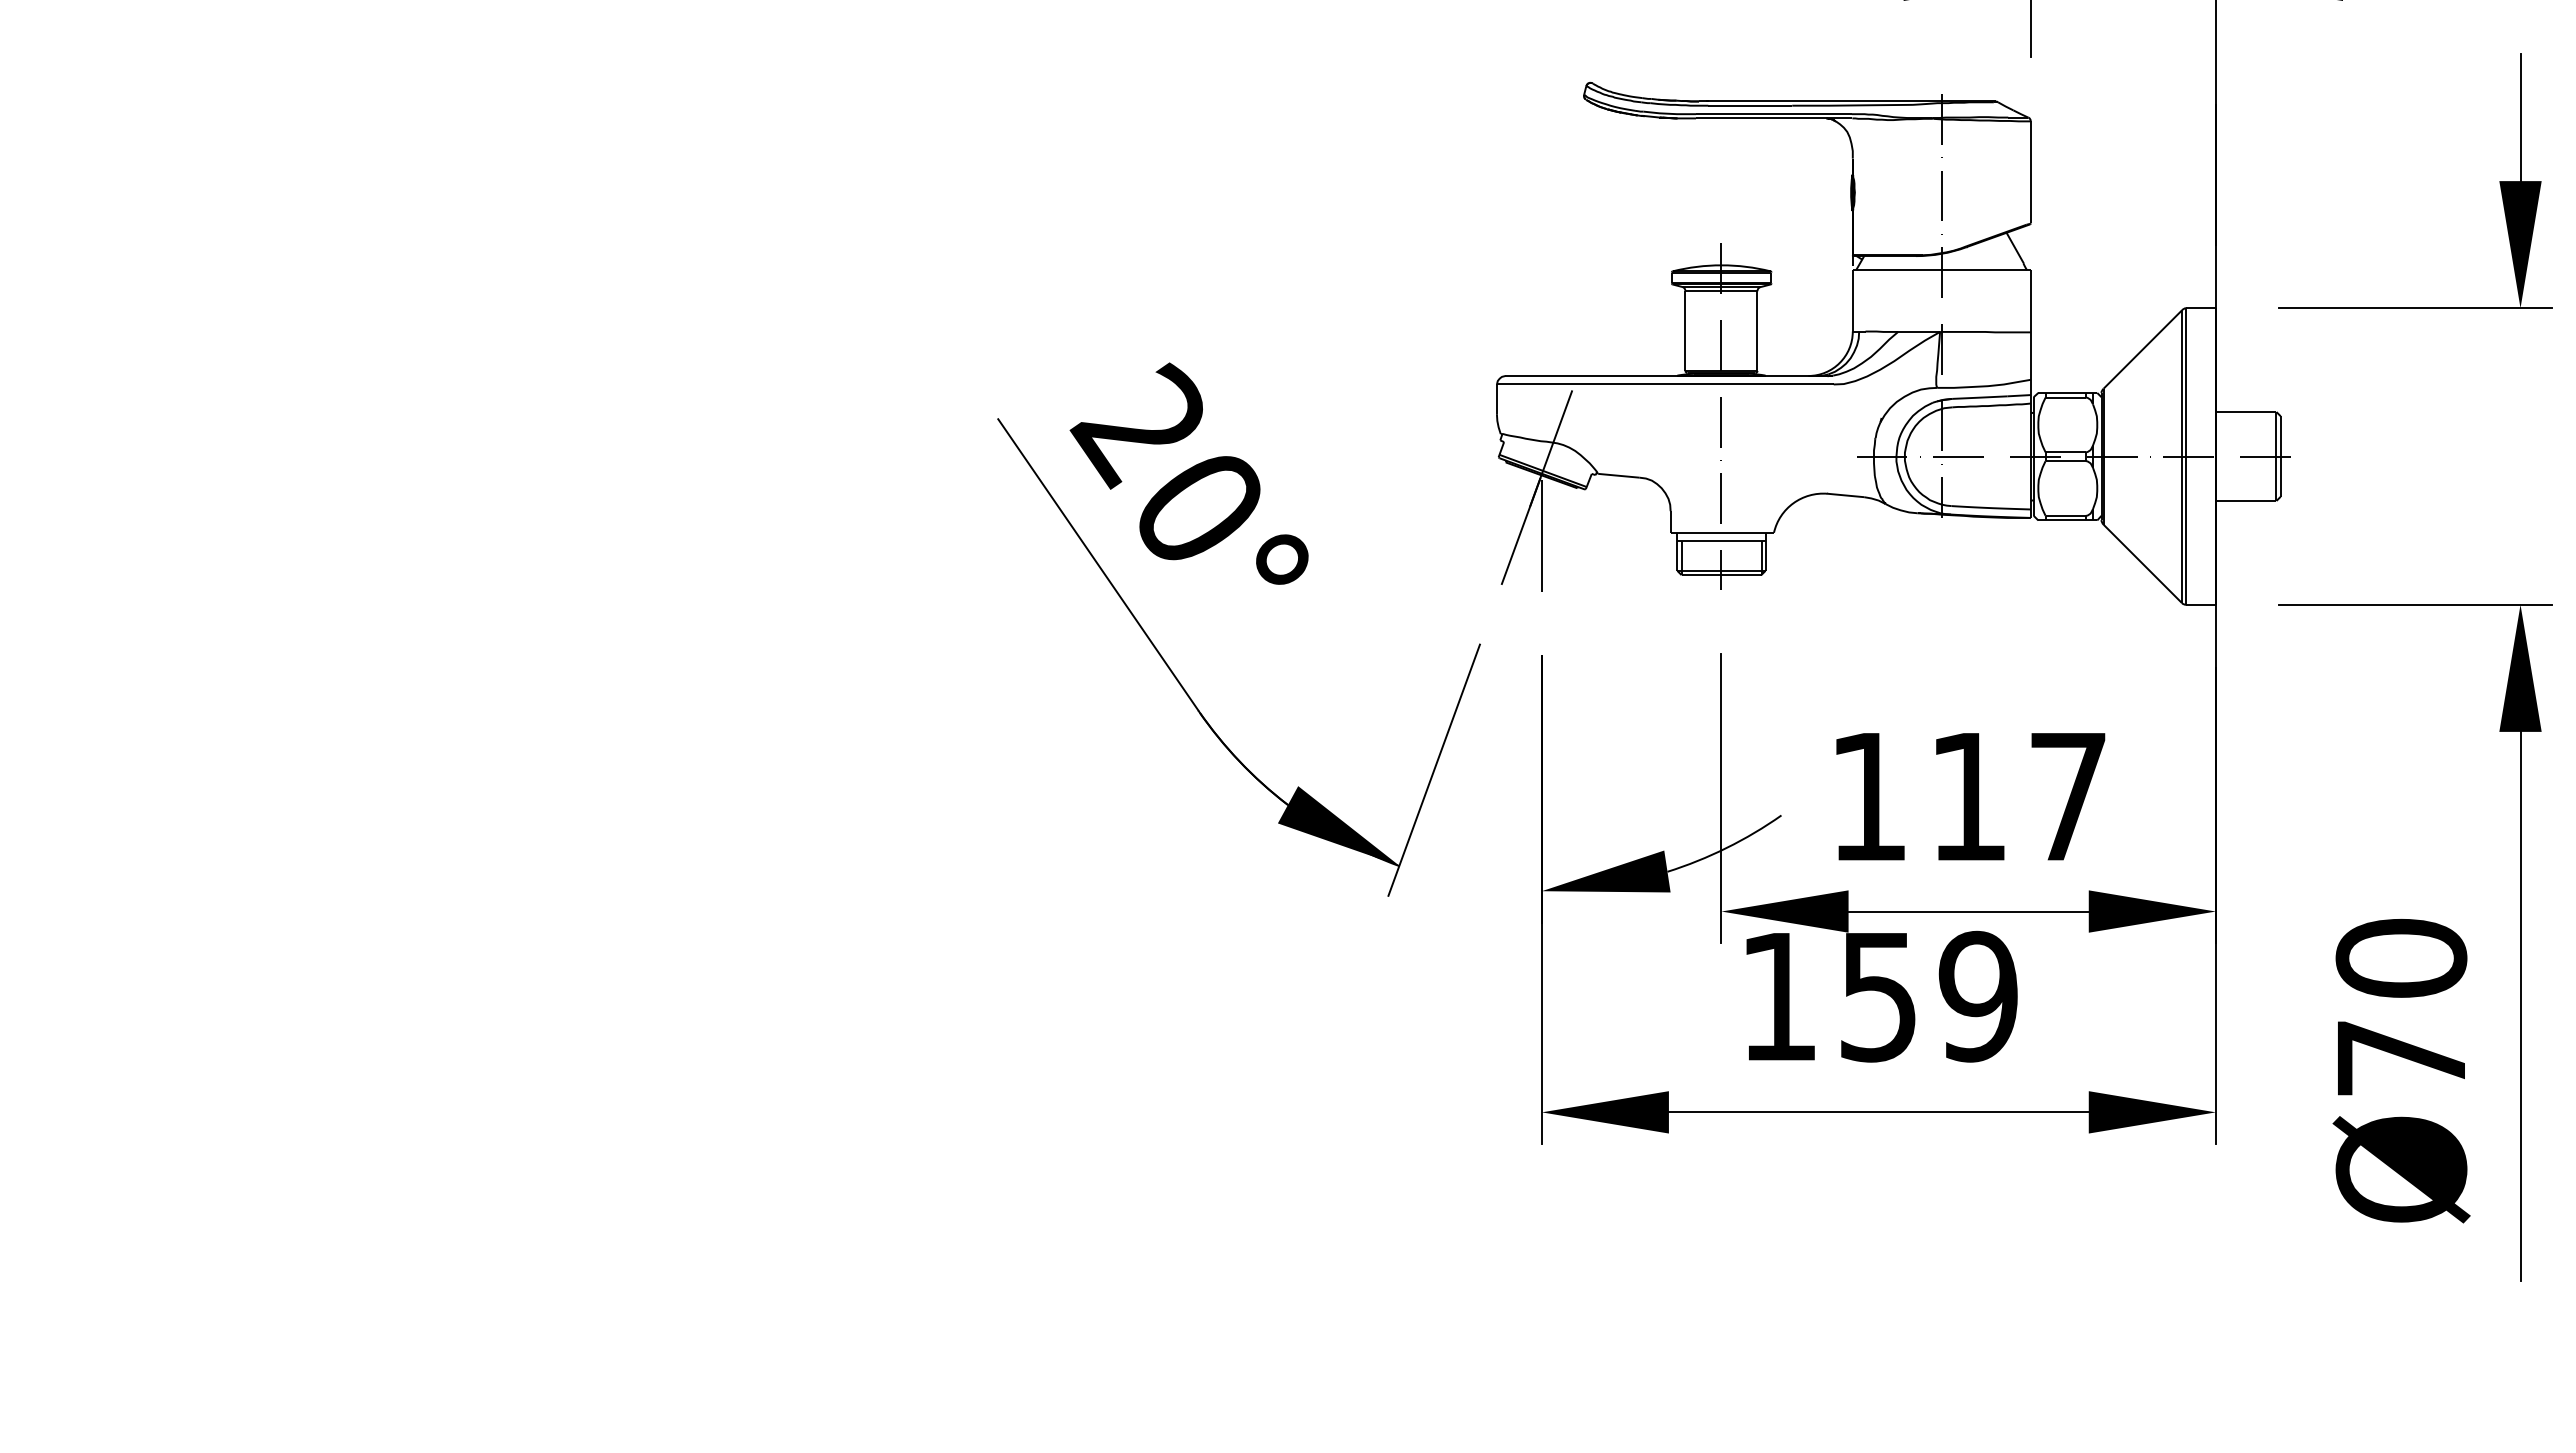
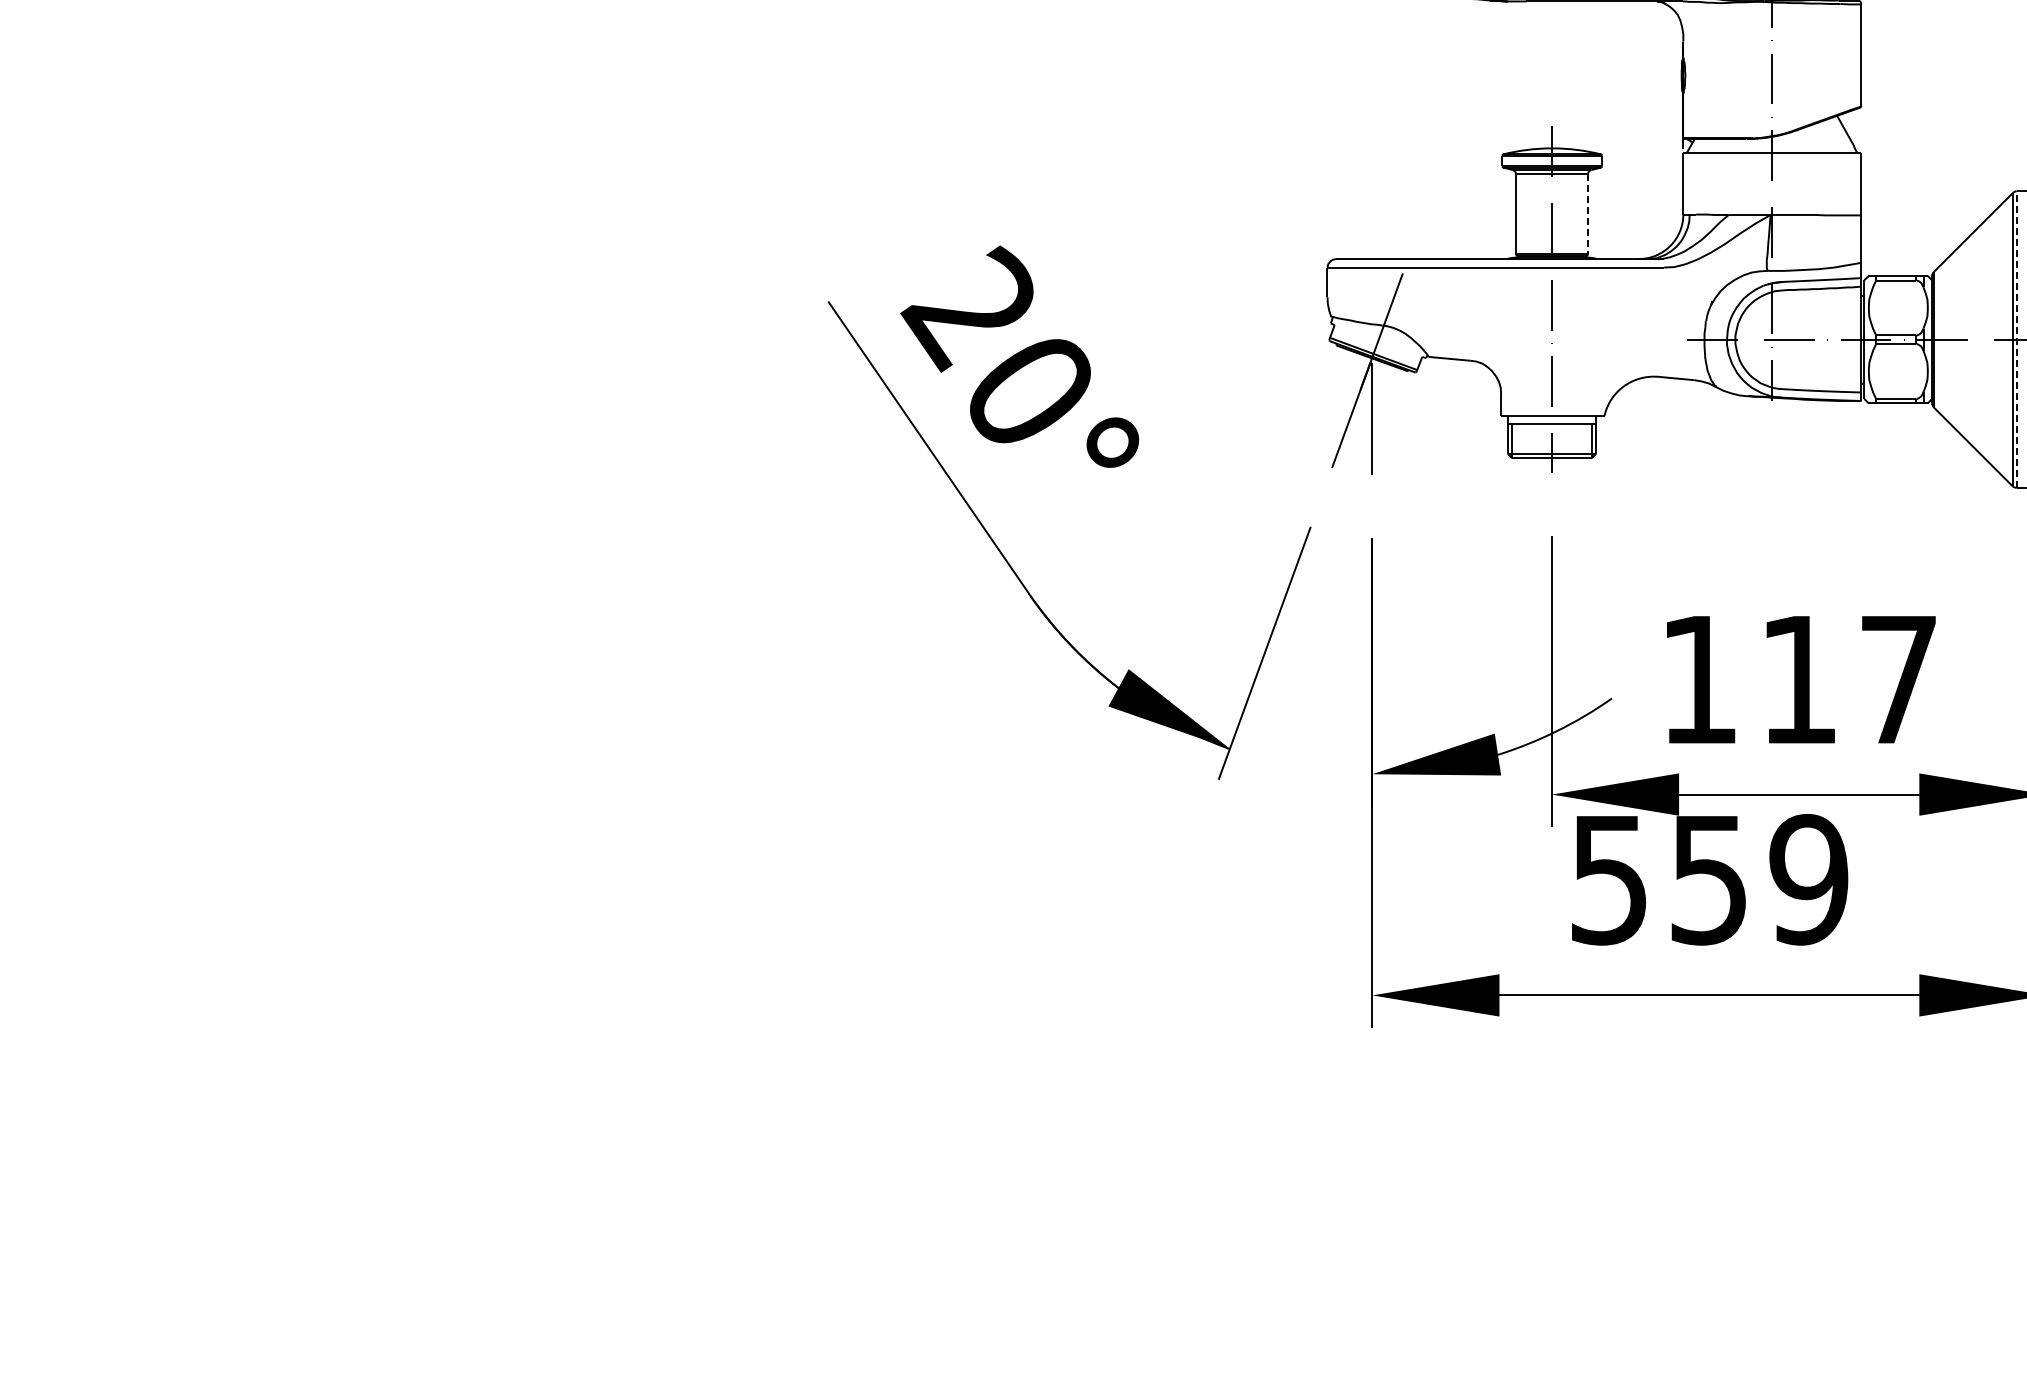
line: (1757, 331) -> (1588, 214), solid -> dashed
line: (2186, 456) -> (2017, 339), solid -> dashed
text: (1778, 997) -> (1609, 880), 159 -> 559

